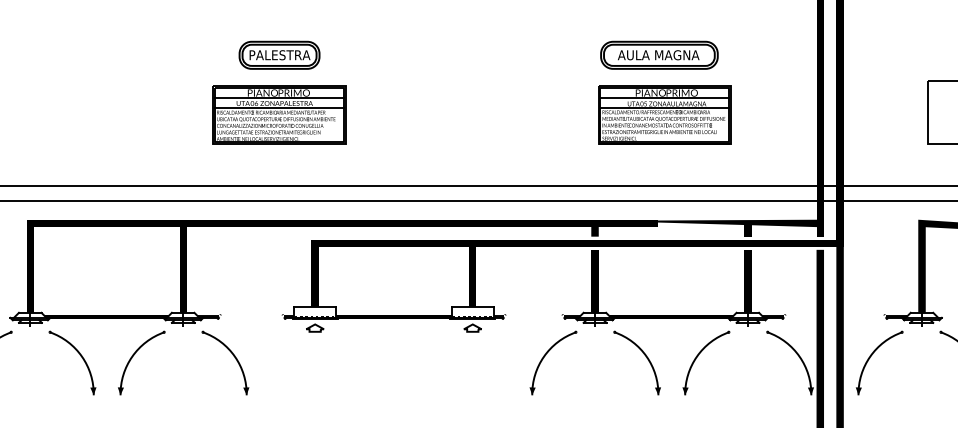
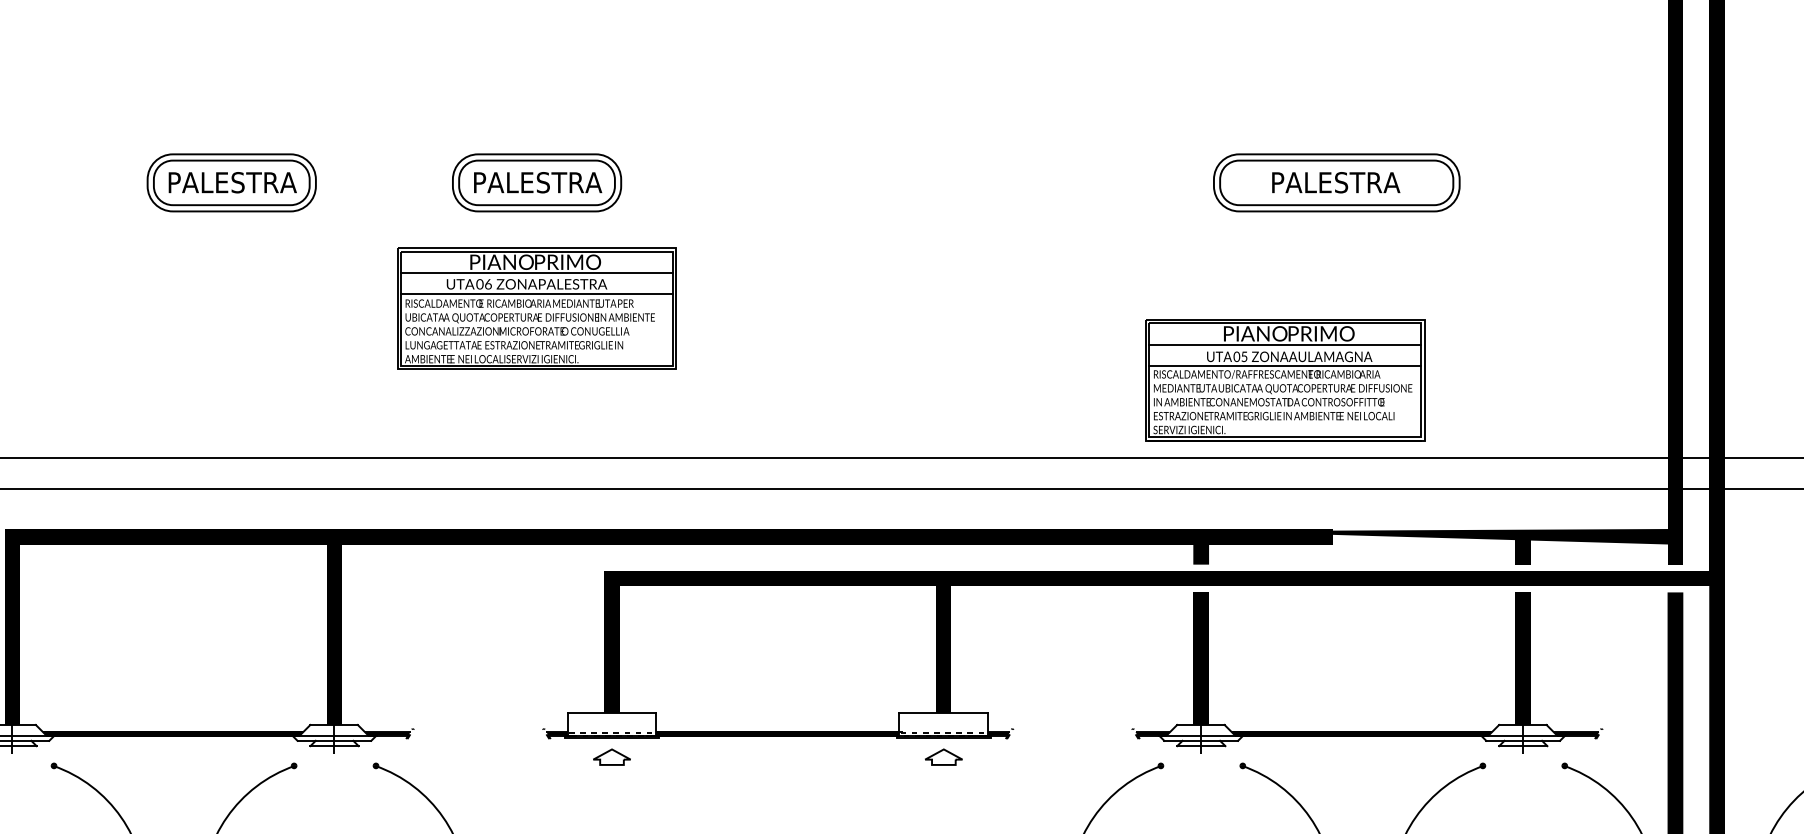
part: (134, 54) -> (231, 181), added
text: (658, 55) -> (1334, 183), AULA MAGNA -> PALESTRA
part: (664, 114) -> (1284, 379), moved

